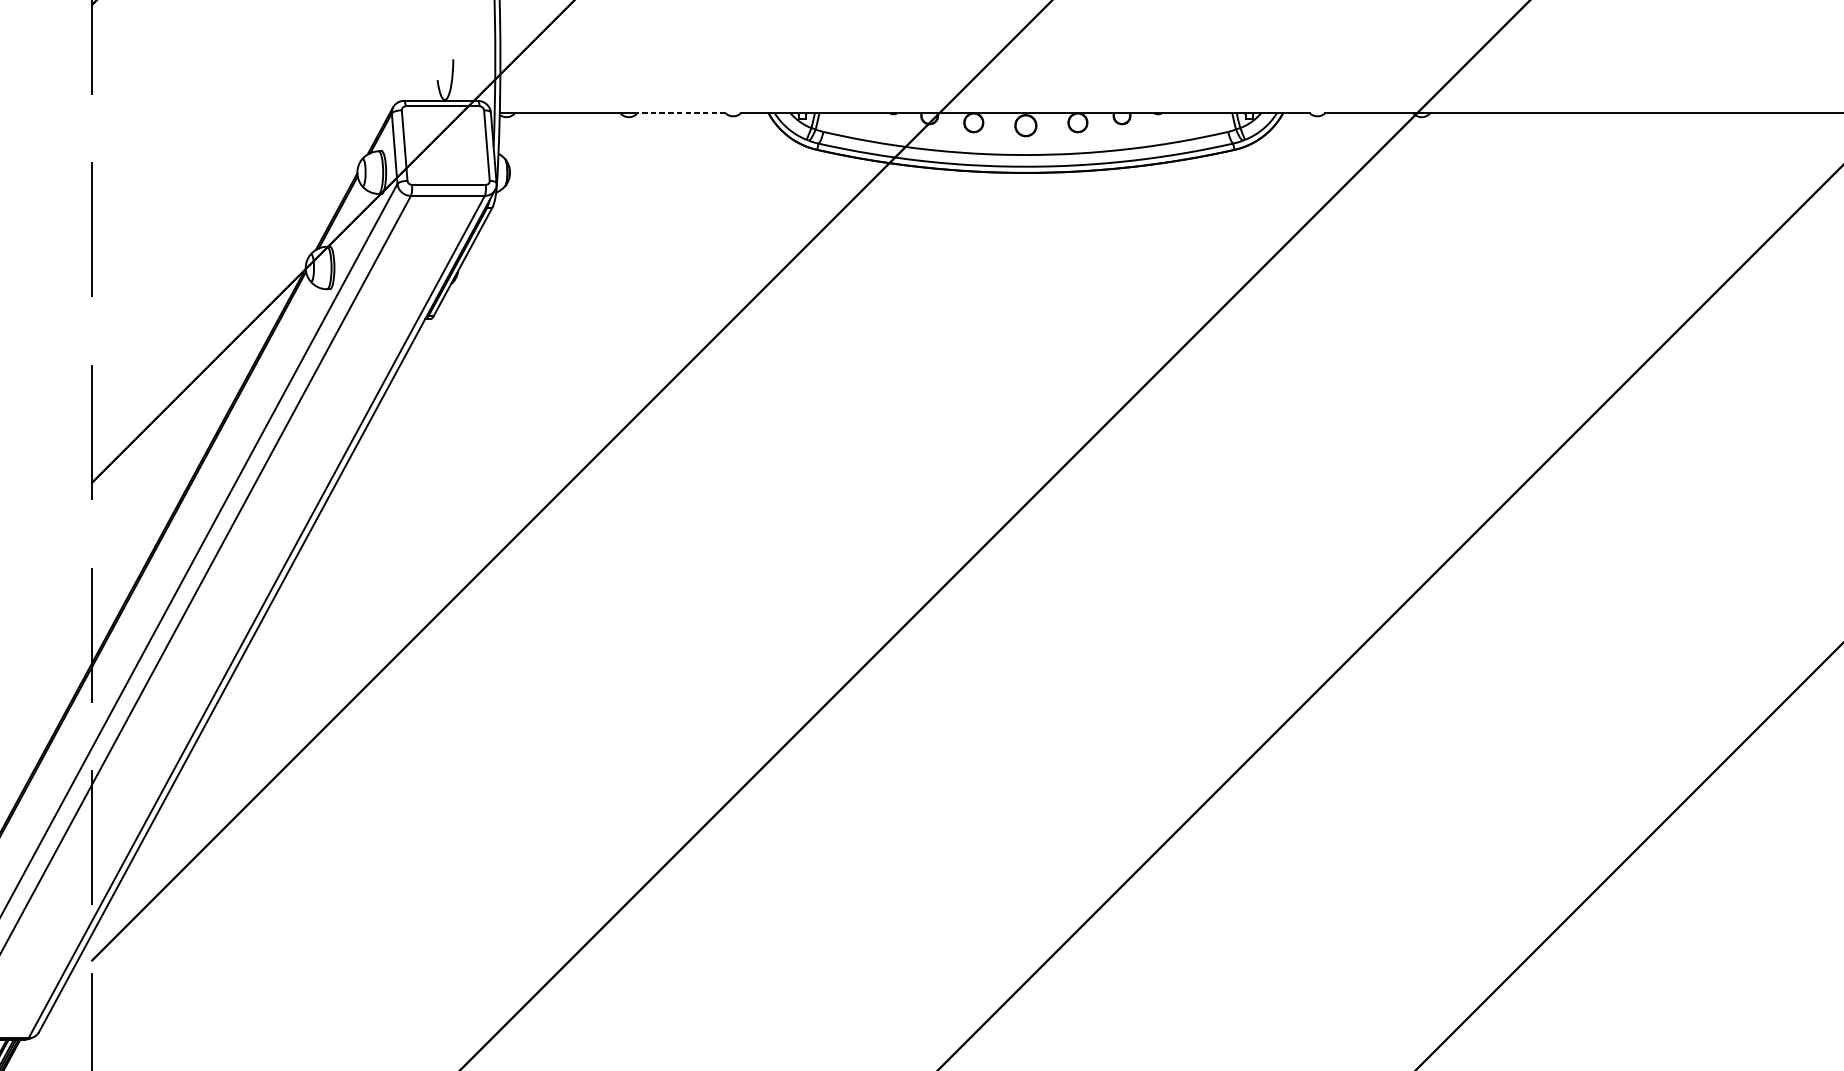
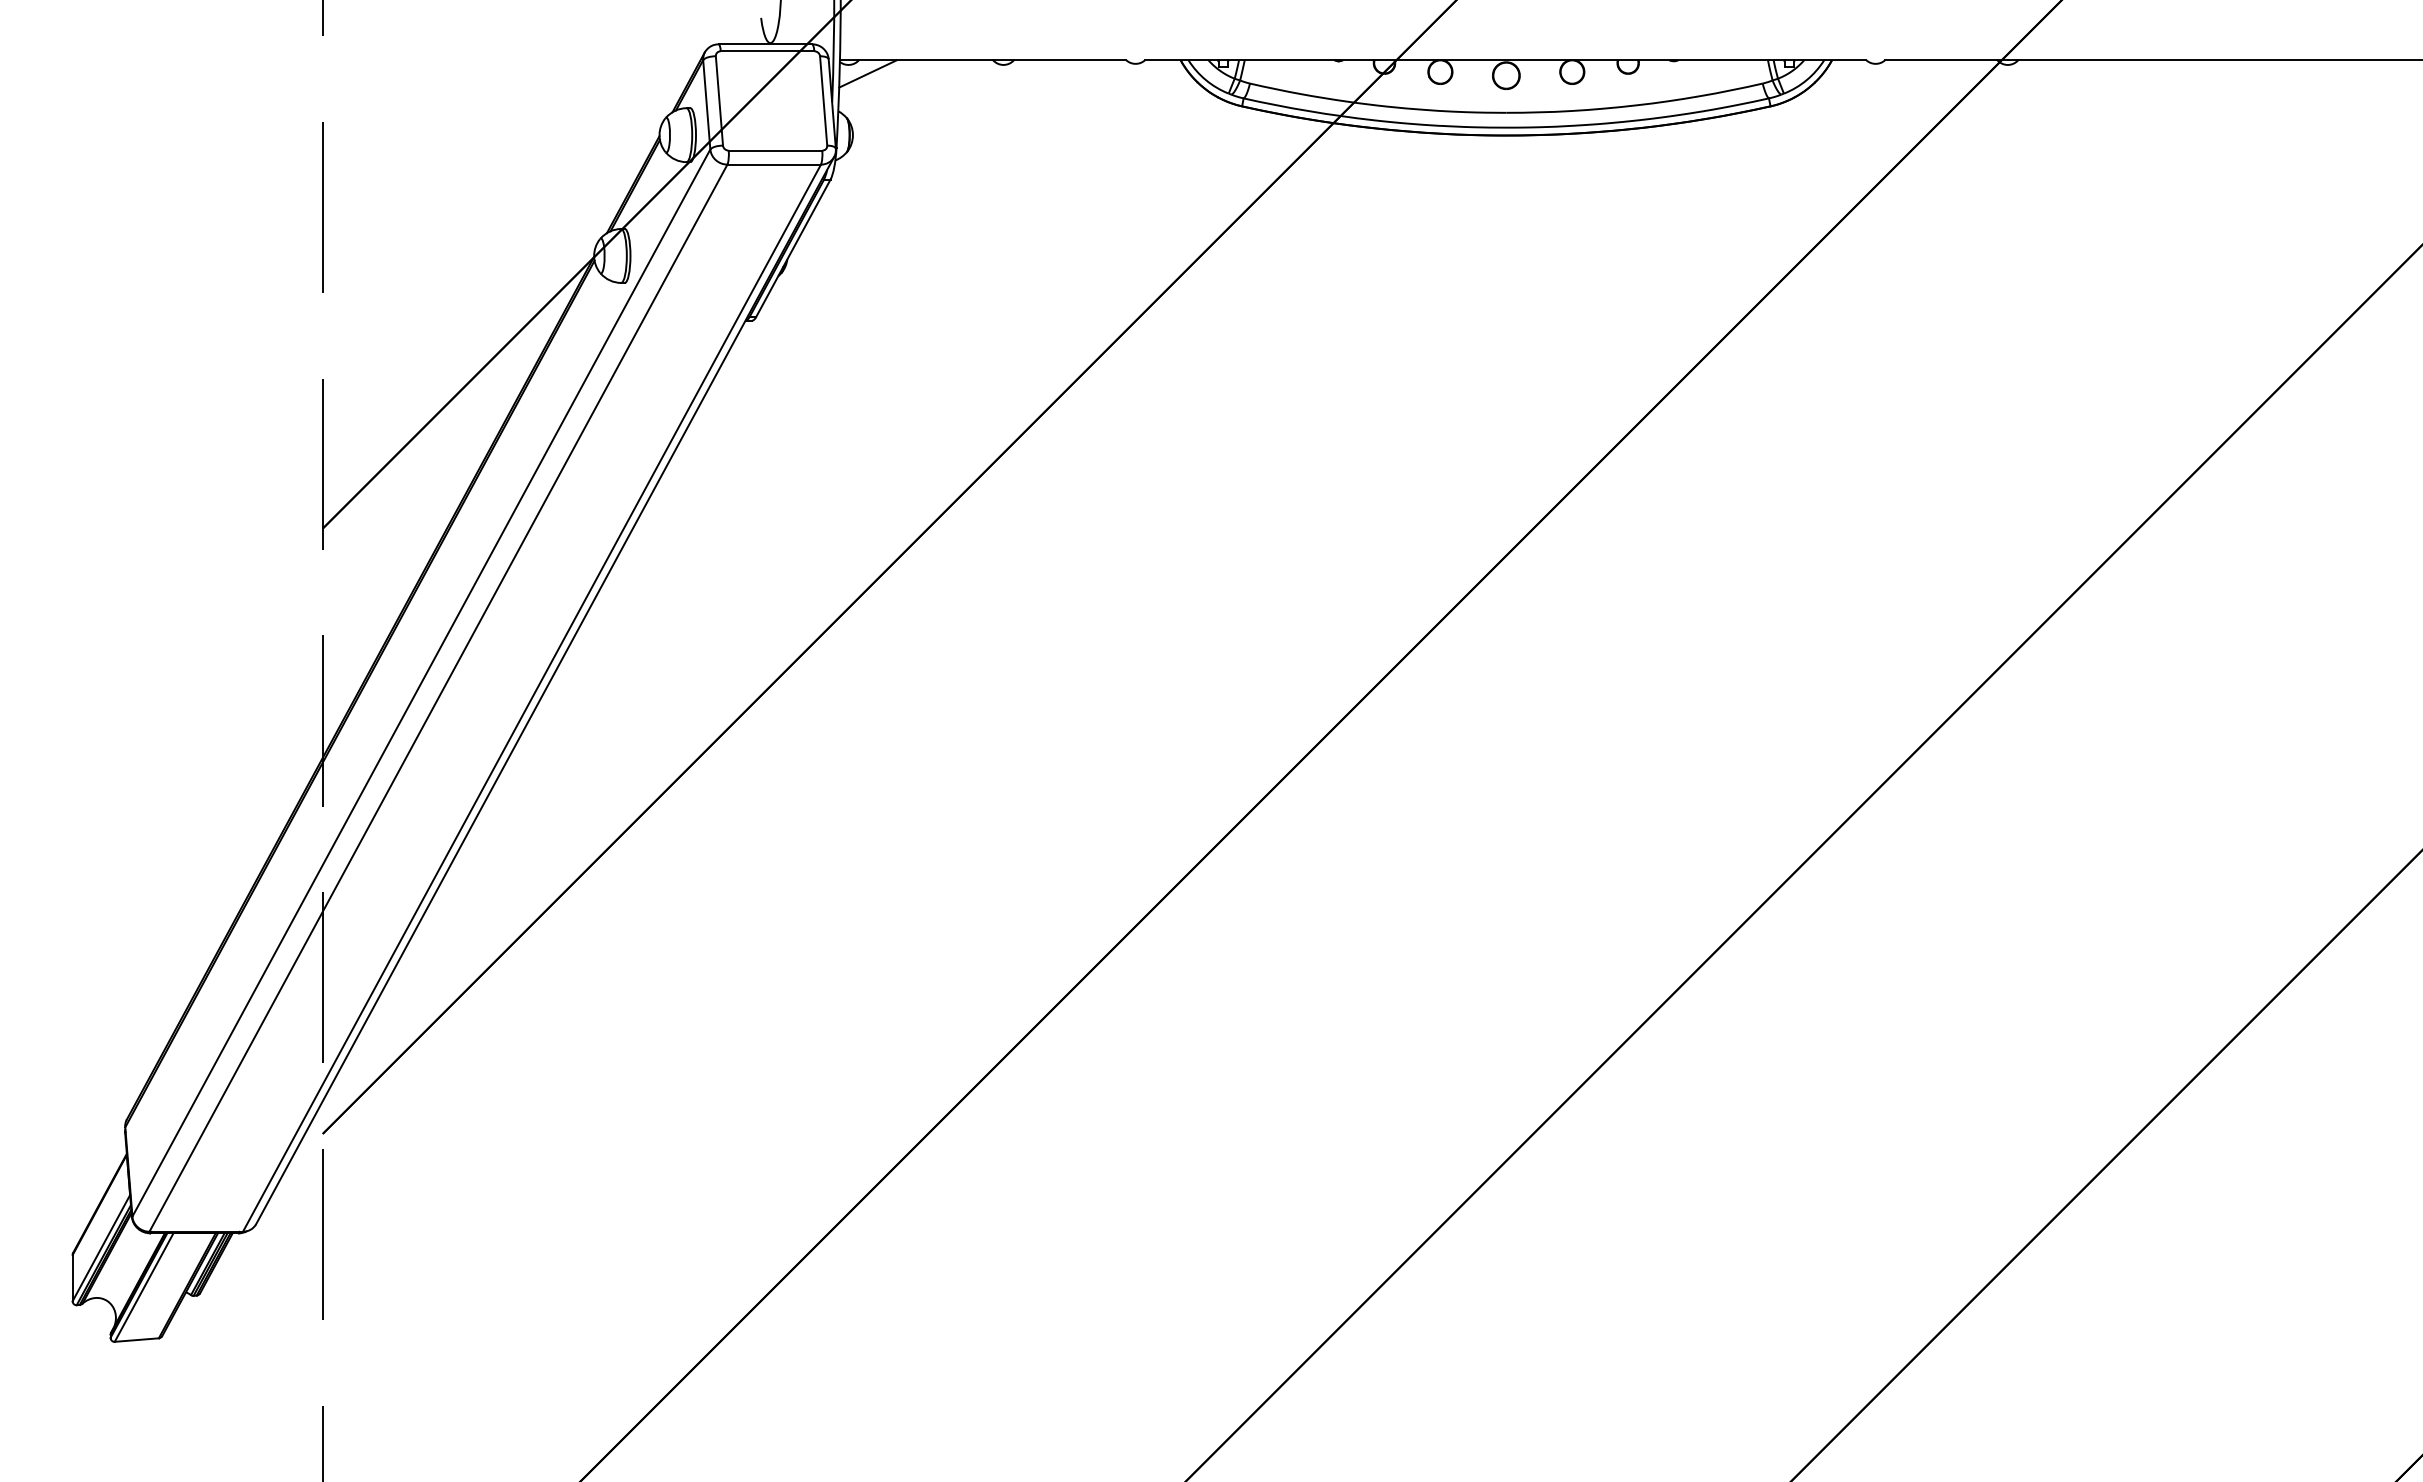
line: (681, 113) -> (1069, 60), dashed -> solid
line: (521, 123) -> (867, 73), added

